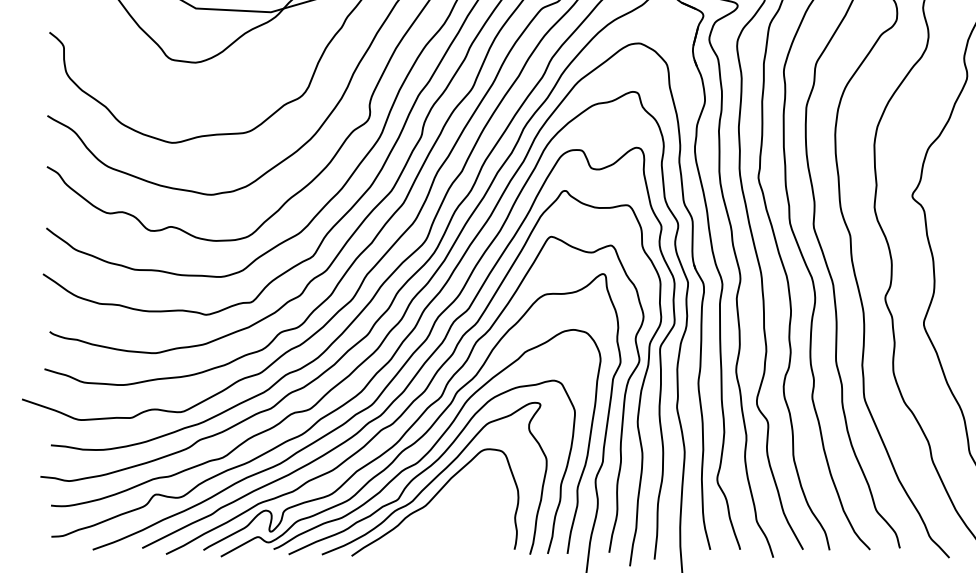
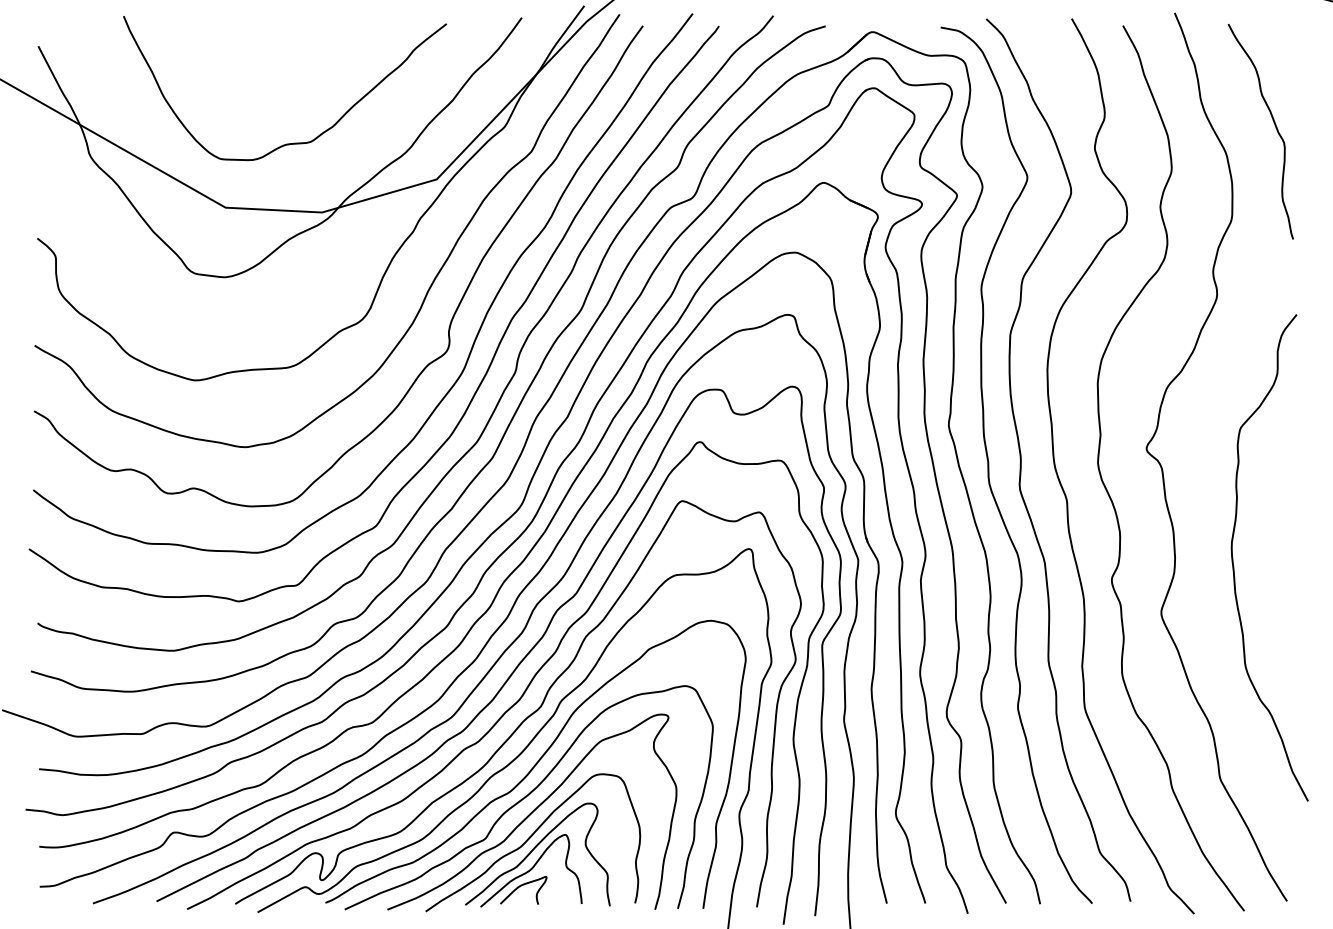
part: (438, 511) -> (537, 854), added

